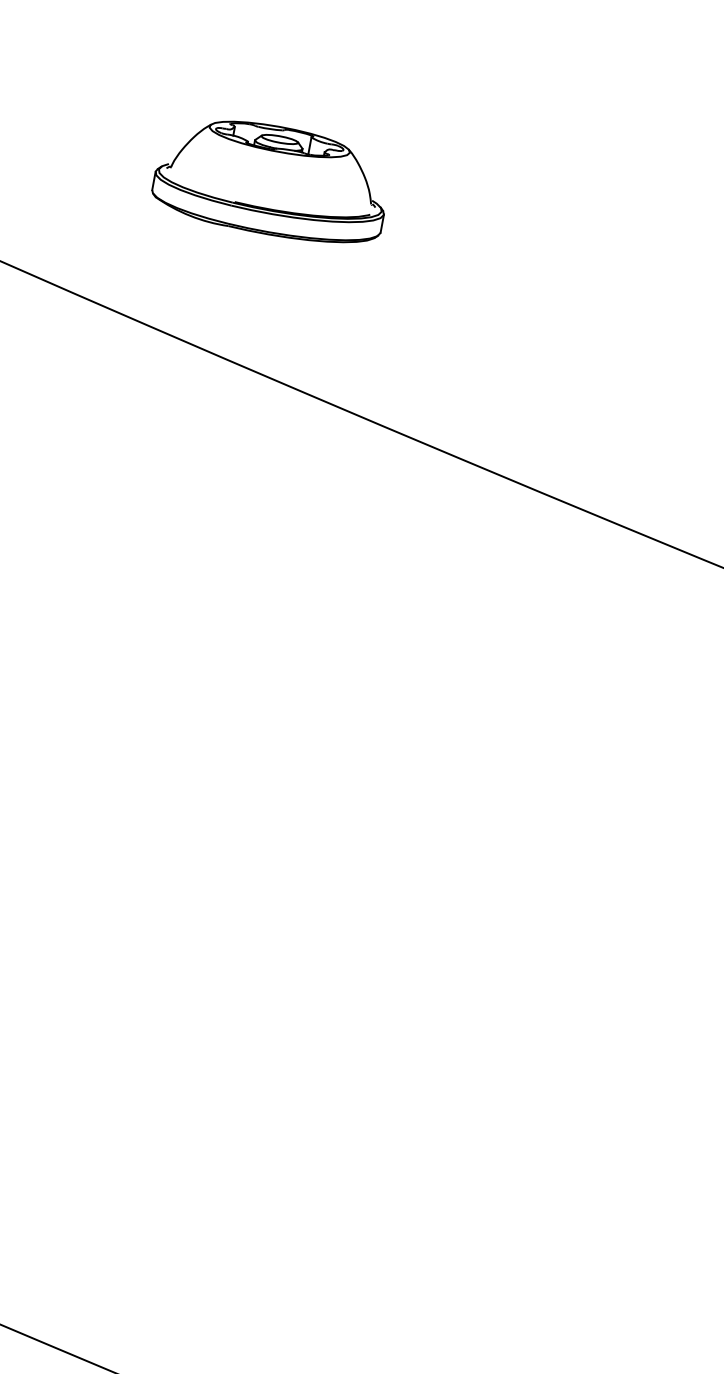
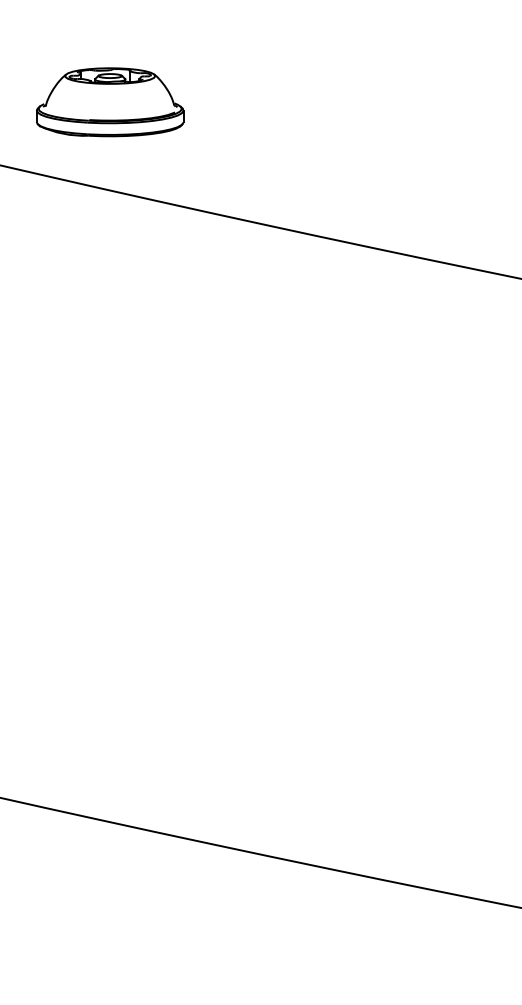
part: (272, 180) -> (110, 102), moved

